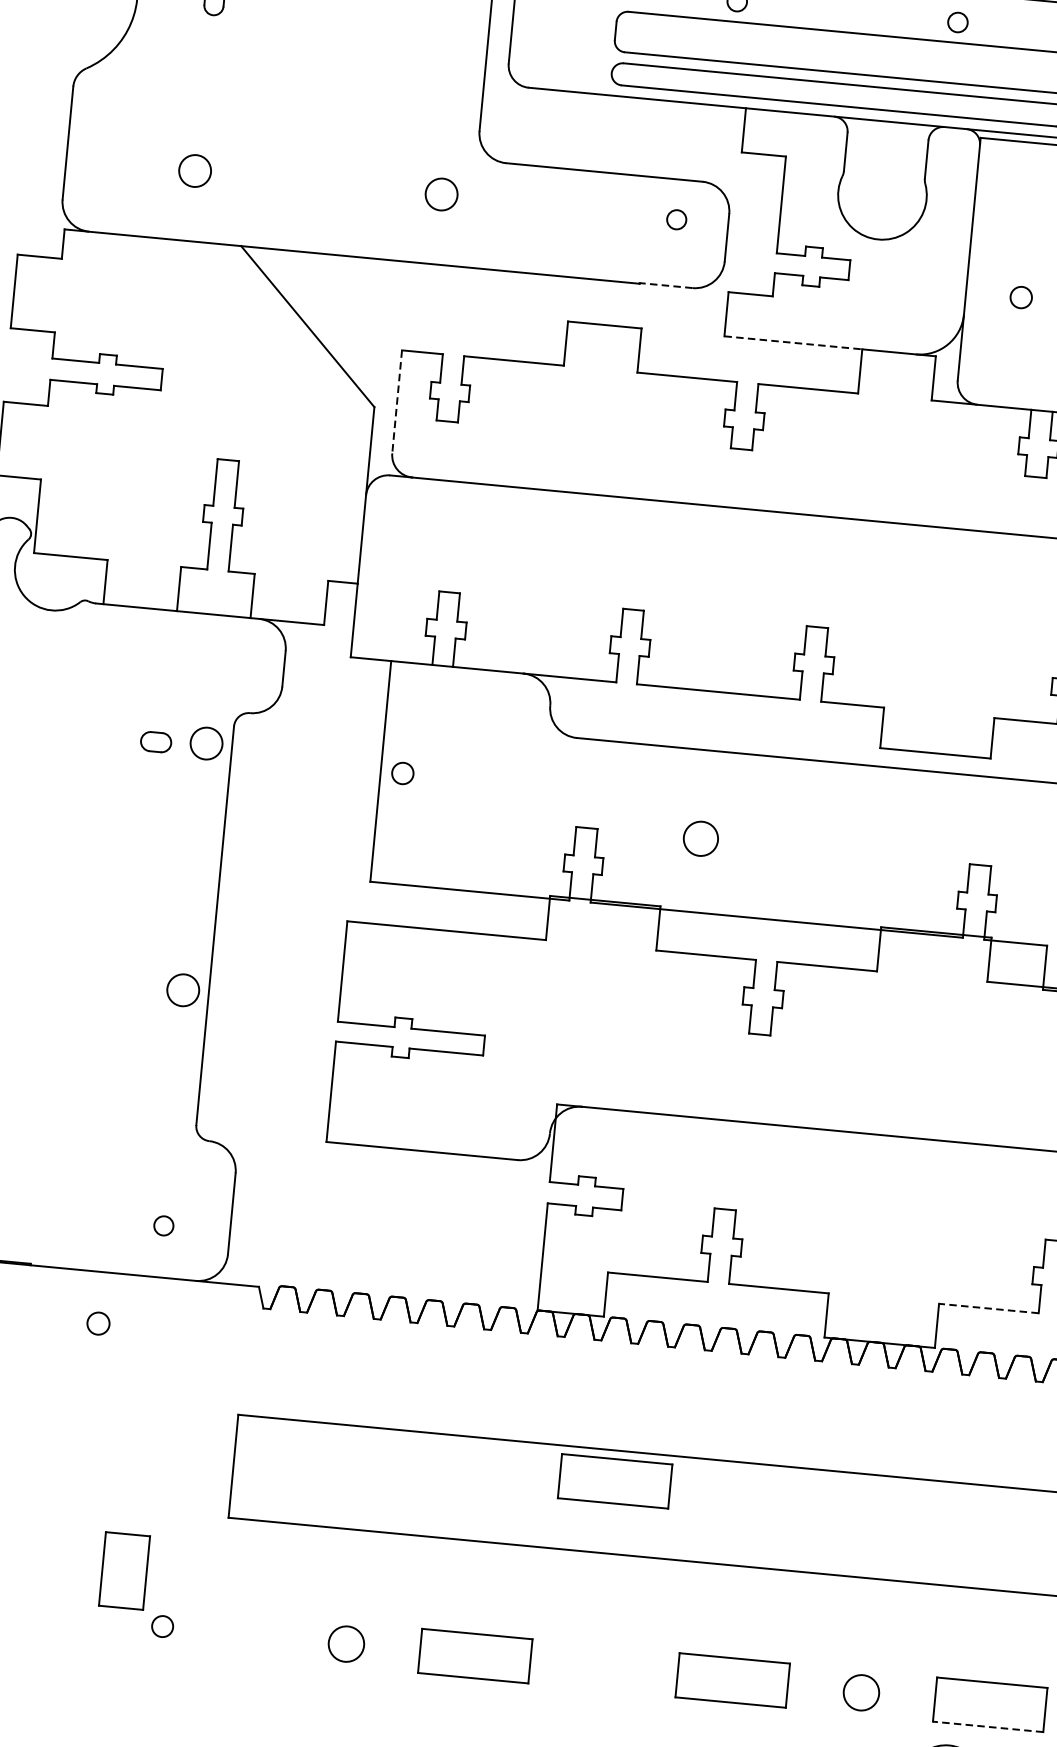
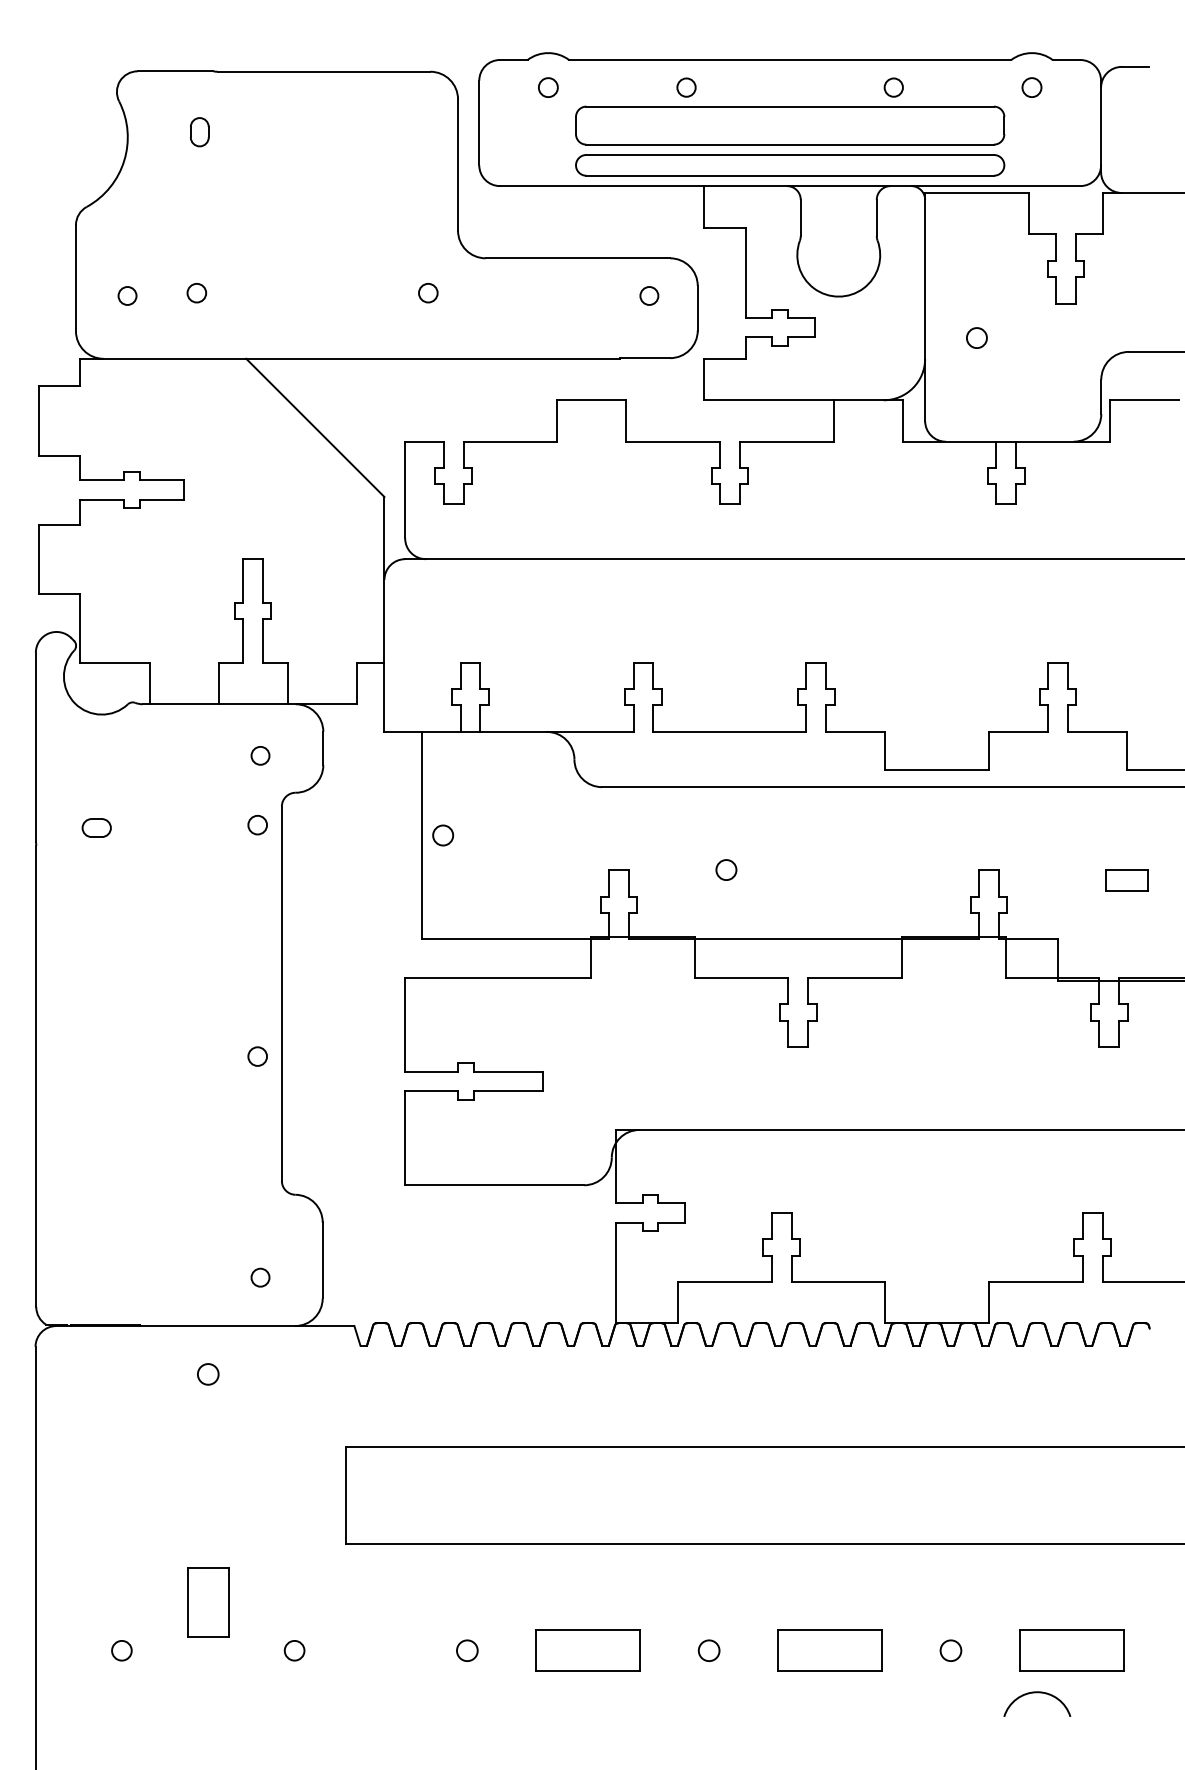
circle: (121, 166) -> (127, 295), added
circle: (194, 171) -> (196, 293), size x0.62
circle: (440, 193) -> (427, 292), size x0.62
line: (666, 285) -> (645, 358), dashed -> solid
line: (793, 343) -> (768, 400), dashed -> solid
line: (397, 402) -> (405, 490), dashed -> solid
circle: (216, 669) -> (260, 755), added
part: (155, 741) -> (96, 827), moved
circle: (206, 744) -> (257, 825), size x0.62
circle: (701, 838) -> (726, 869), size x0.62
circle: (182, 990) -> (257, 1056), size x0.62
line: (988, 1307) -> (1035, 1281), dashed -> solid
part: (614, 1481) -> (702, 1475), removed
part: (124, 1571) -> (208, 1602), moved
circle: (346, 1643) -> (467, 1650), size x0.62
circle: (603, 1667) -> (708, 1650), added
circle: (861, 1692) -> (950, 1650), size x0.62
line: (987, 1726) -> (1071, 1671), dashed -> solid

